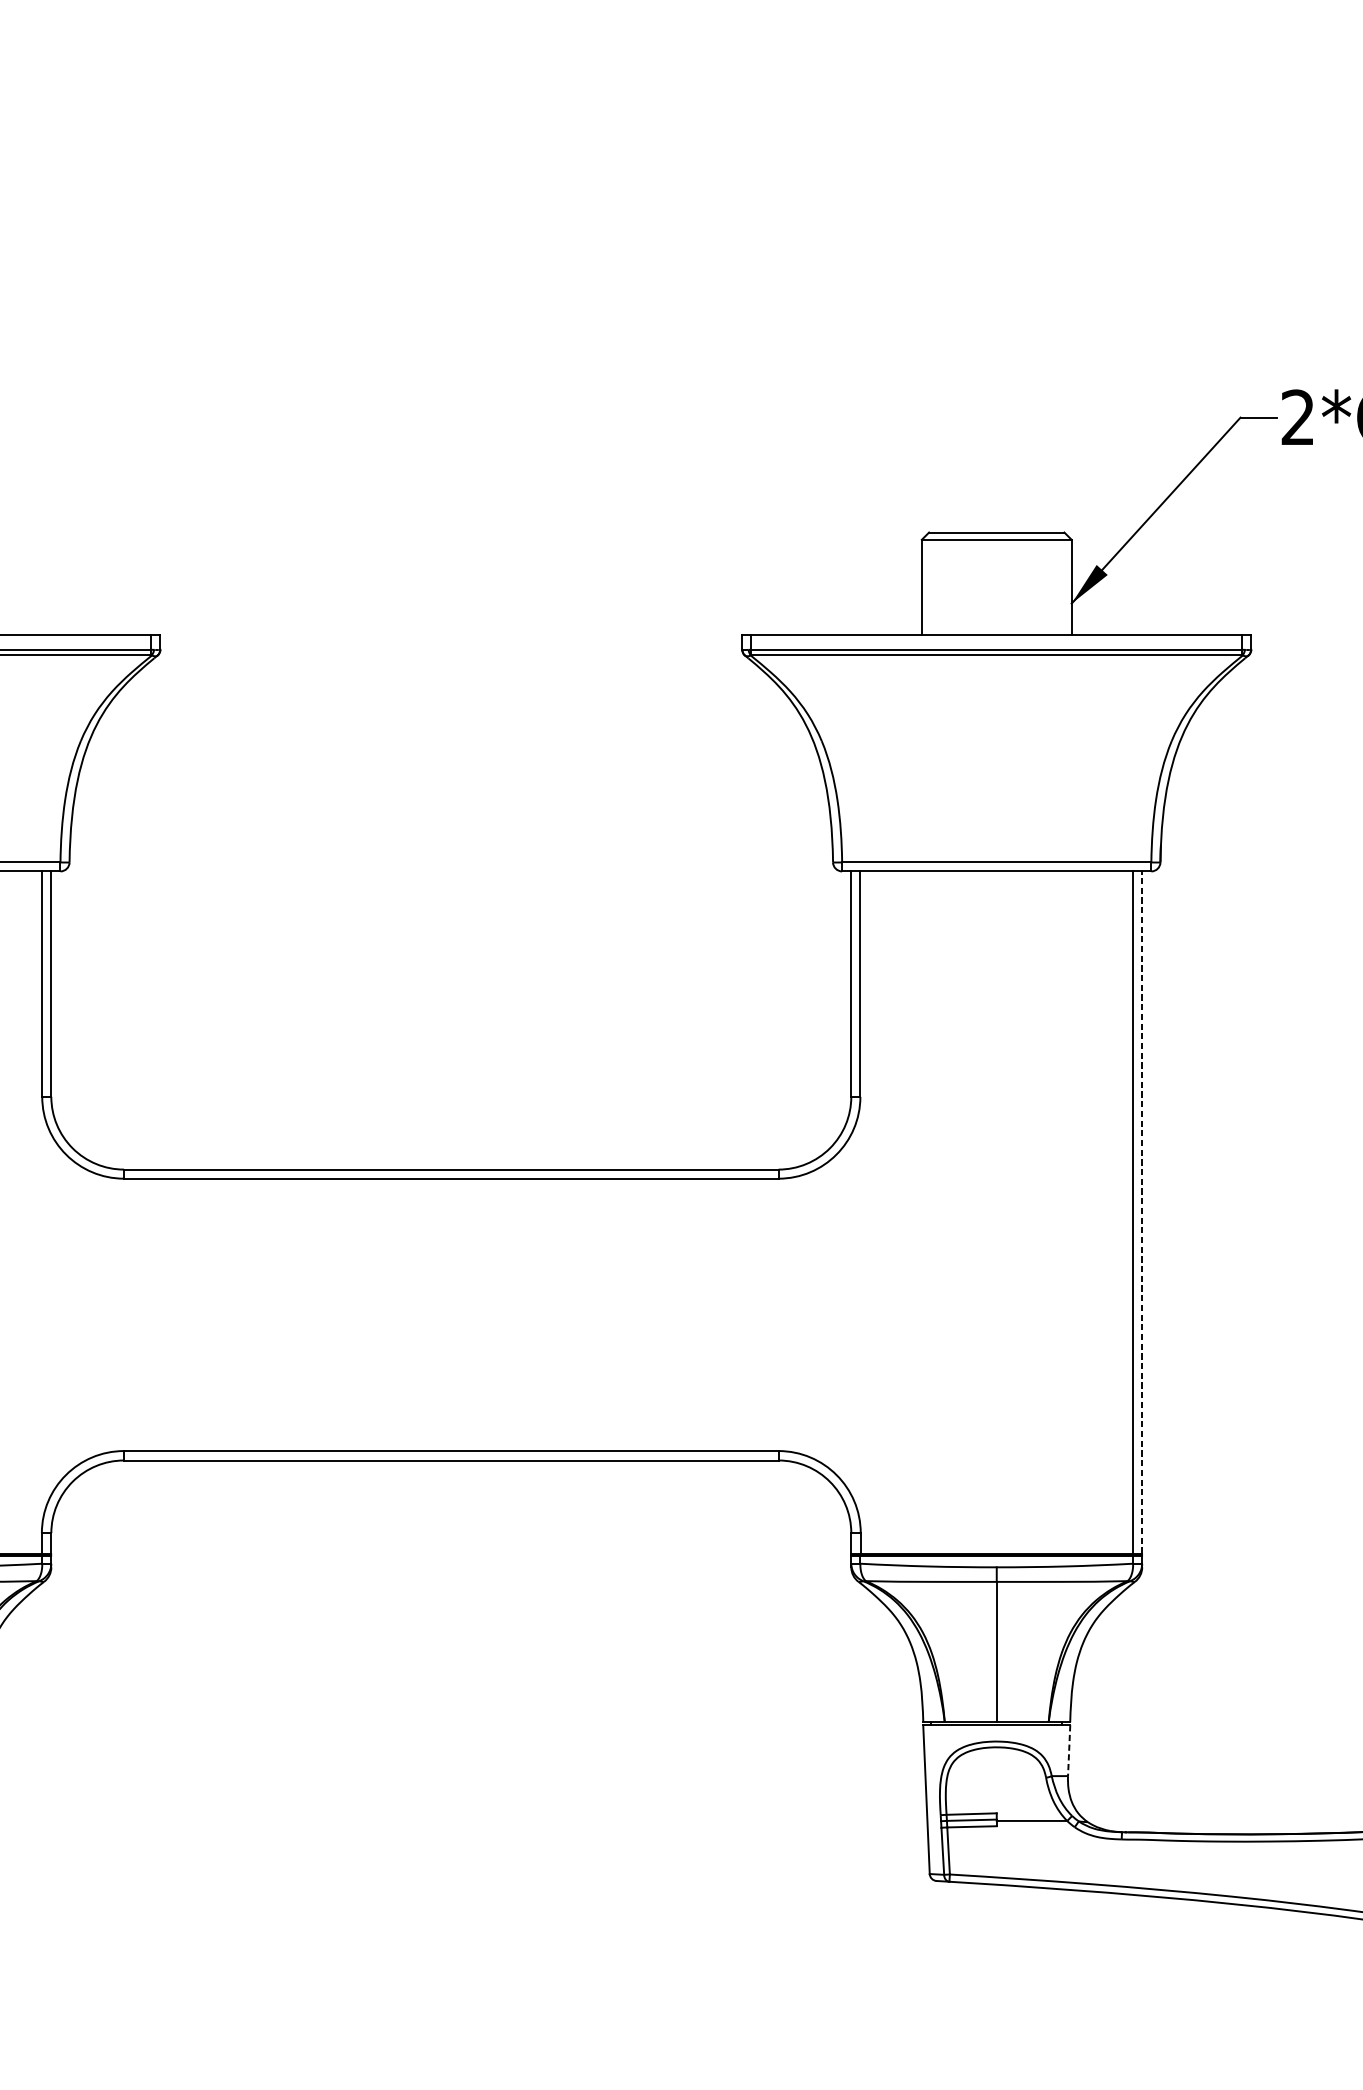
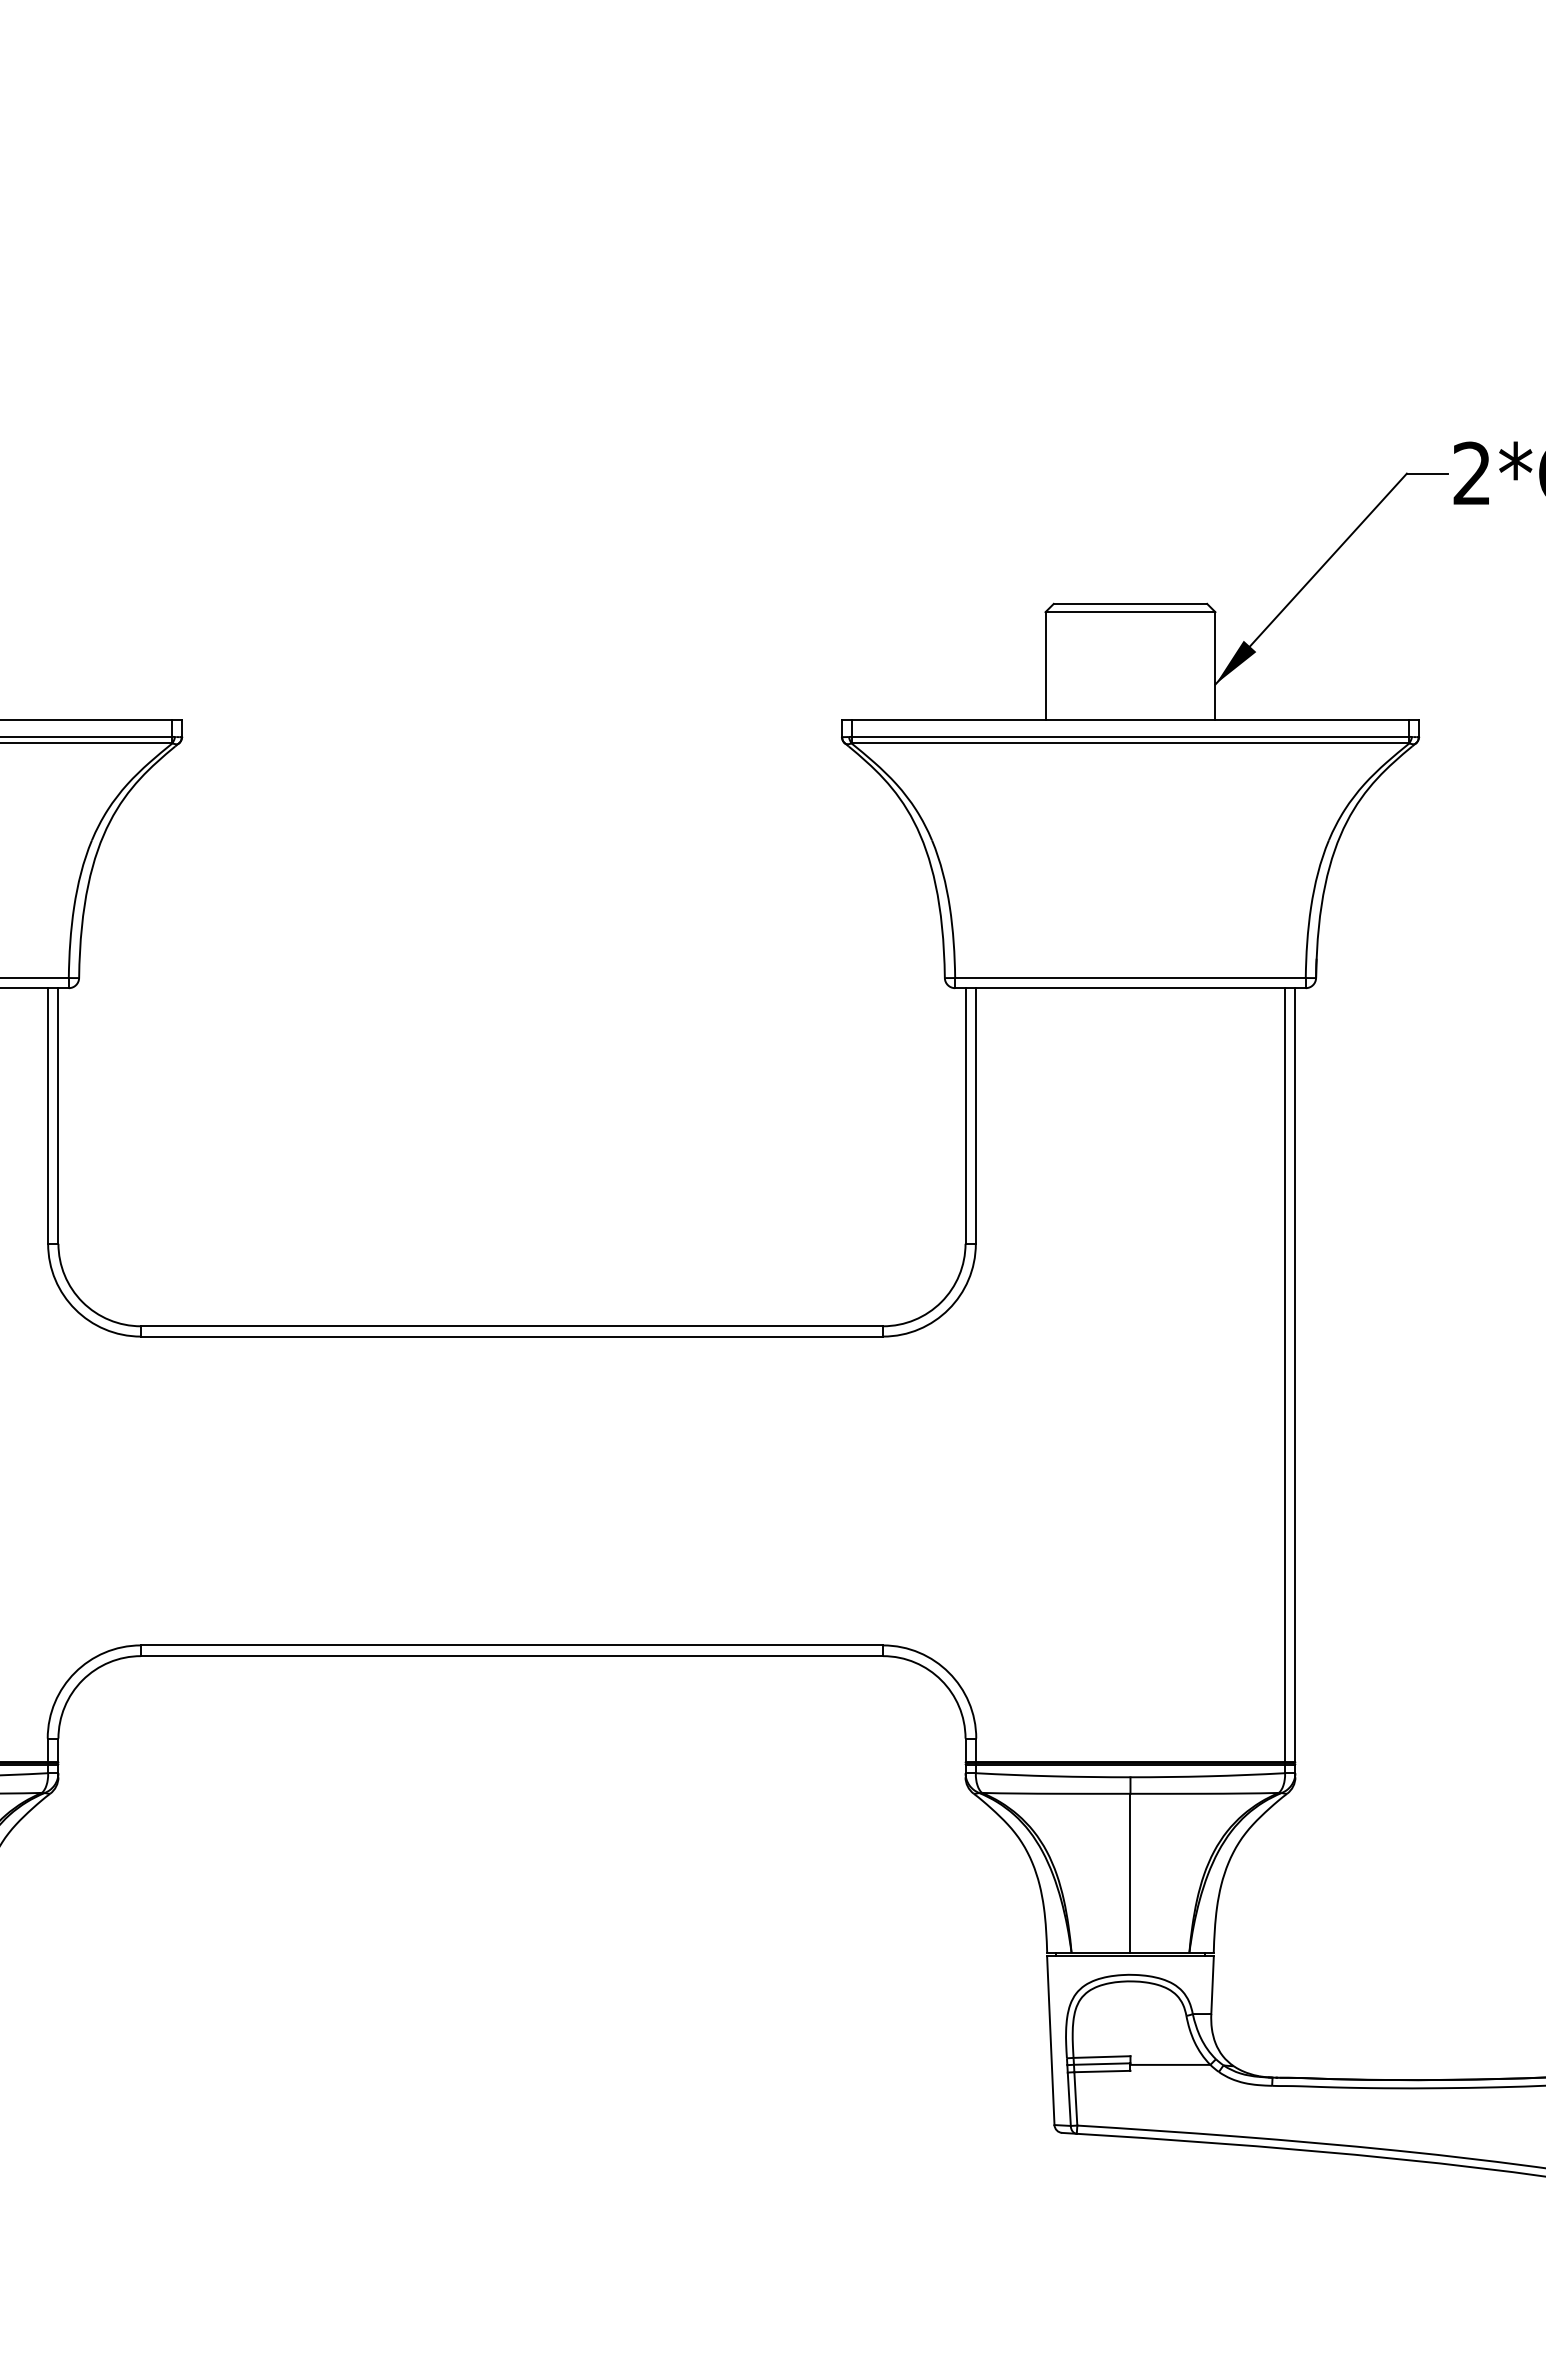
line: (1142, 1212) -> (1295, 1374), dashed -> solid
line: (1069, 1750) -> (1212, 1985), dashed -> solid

